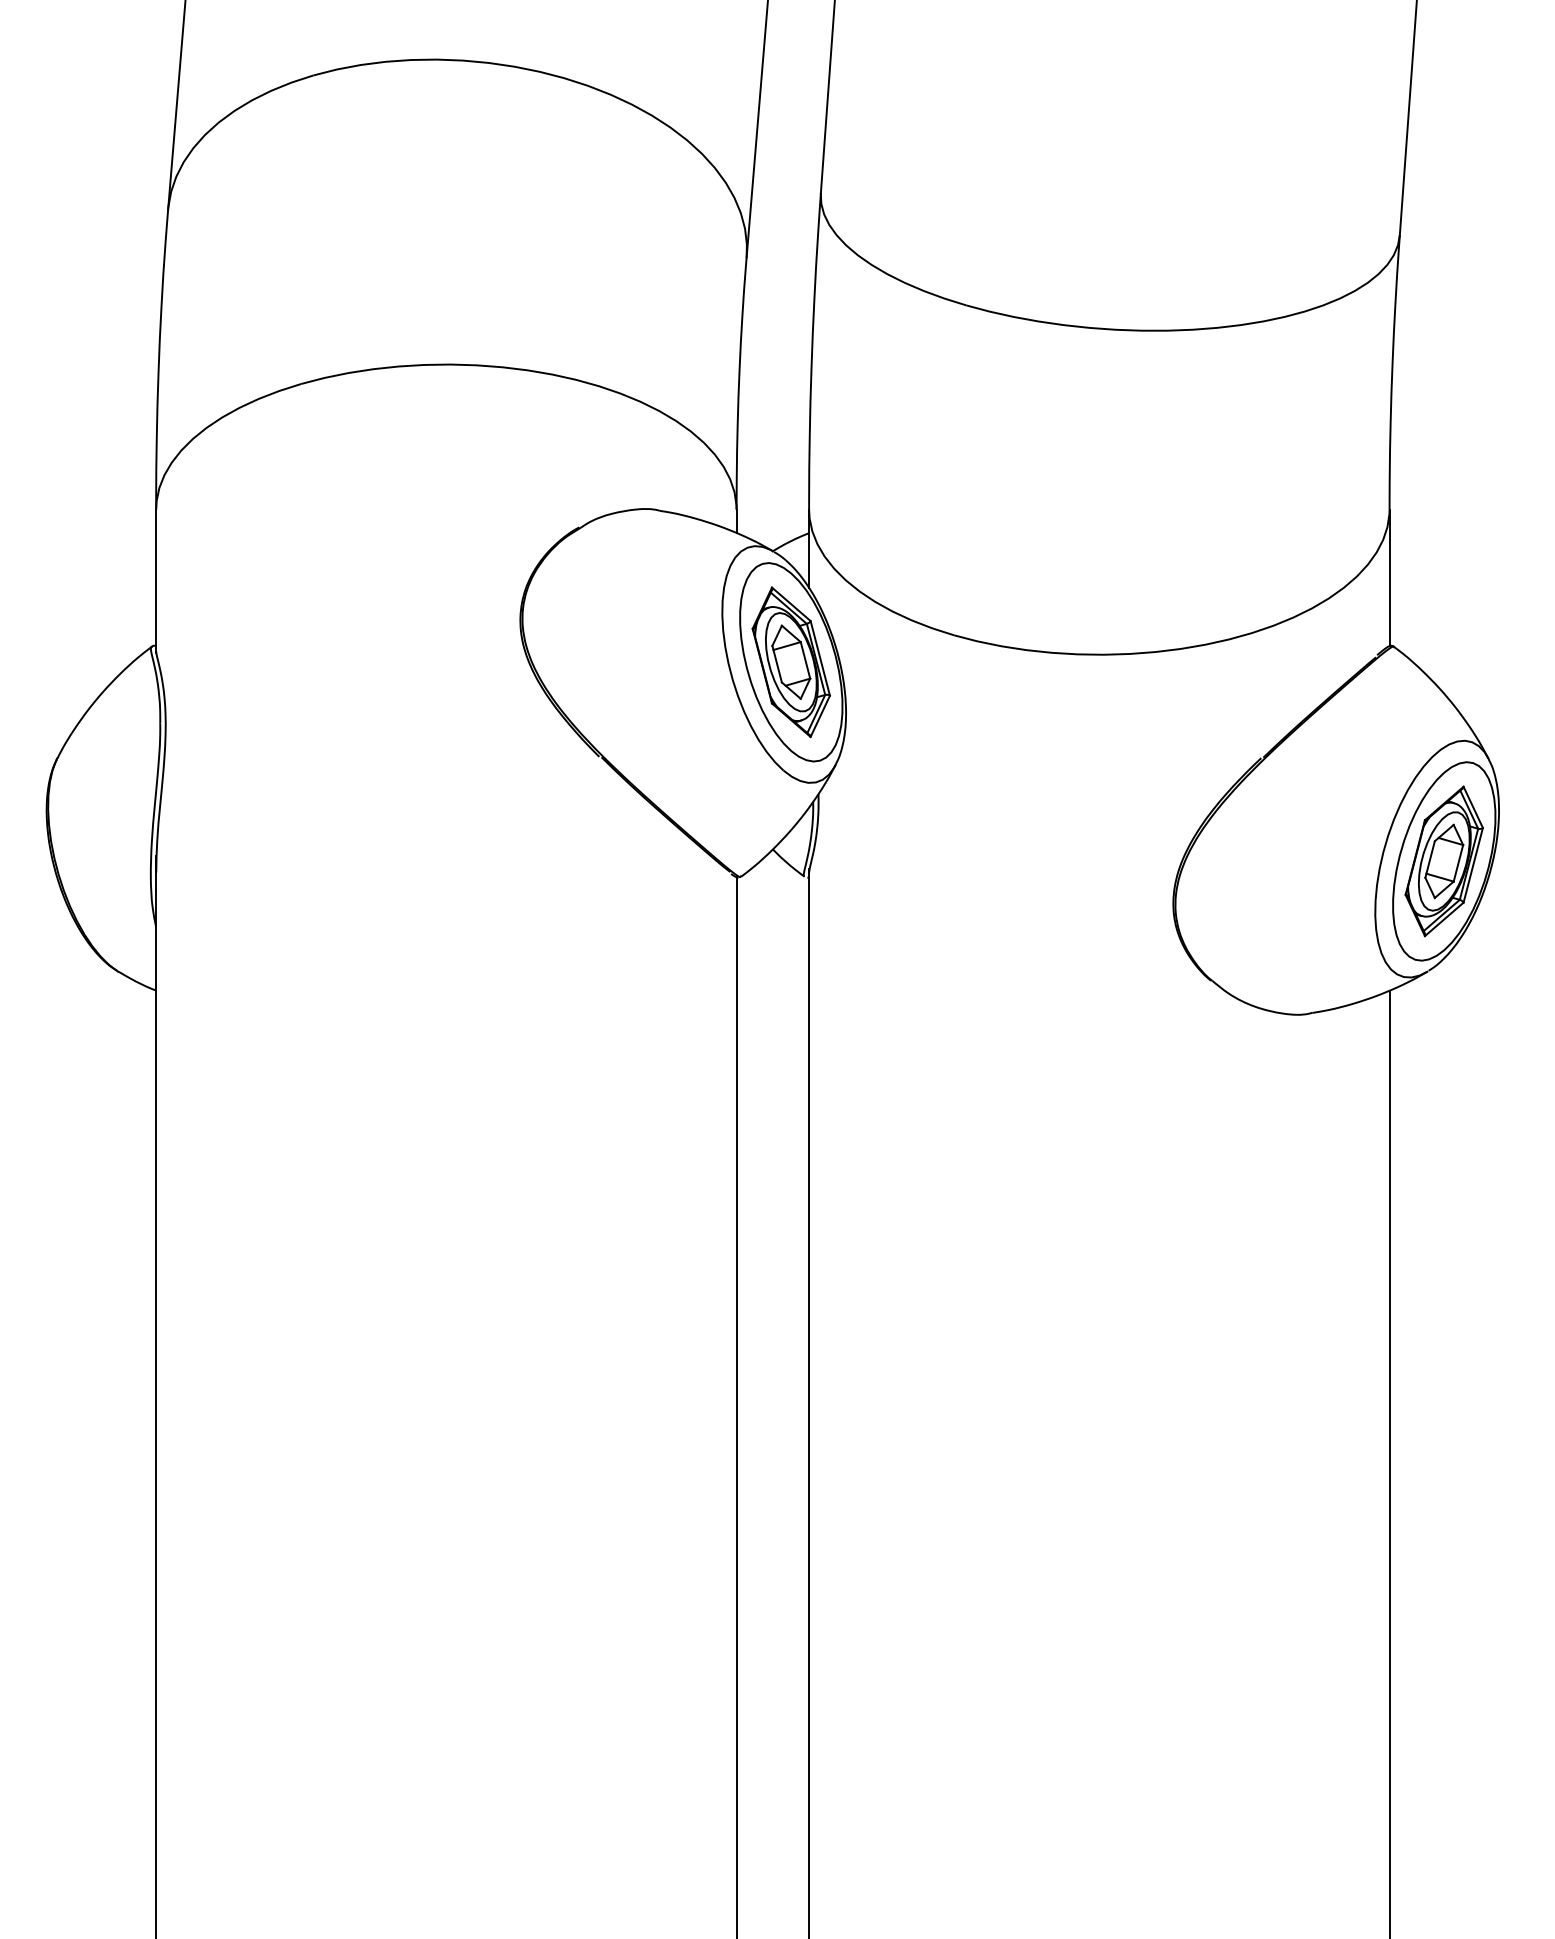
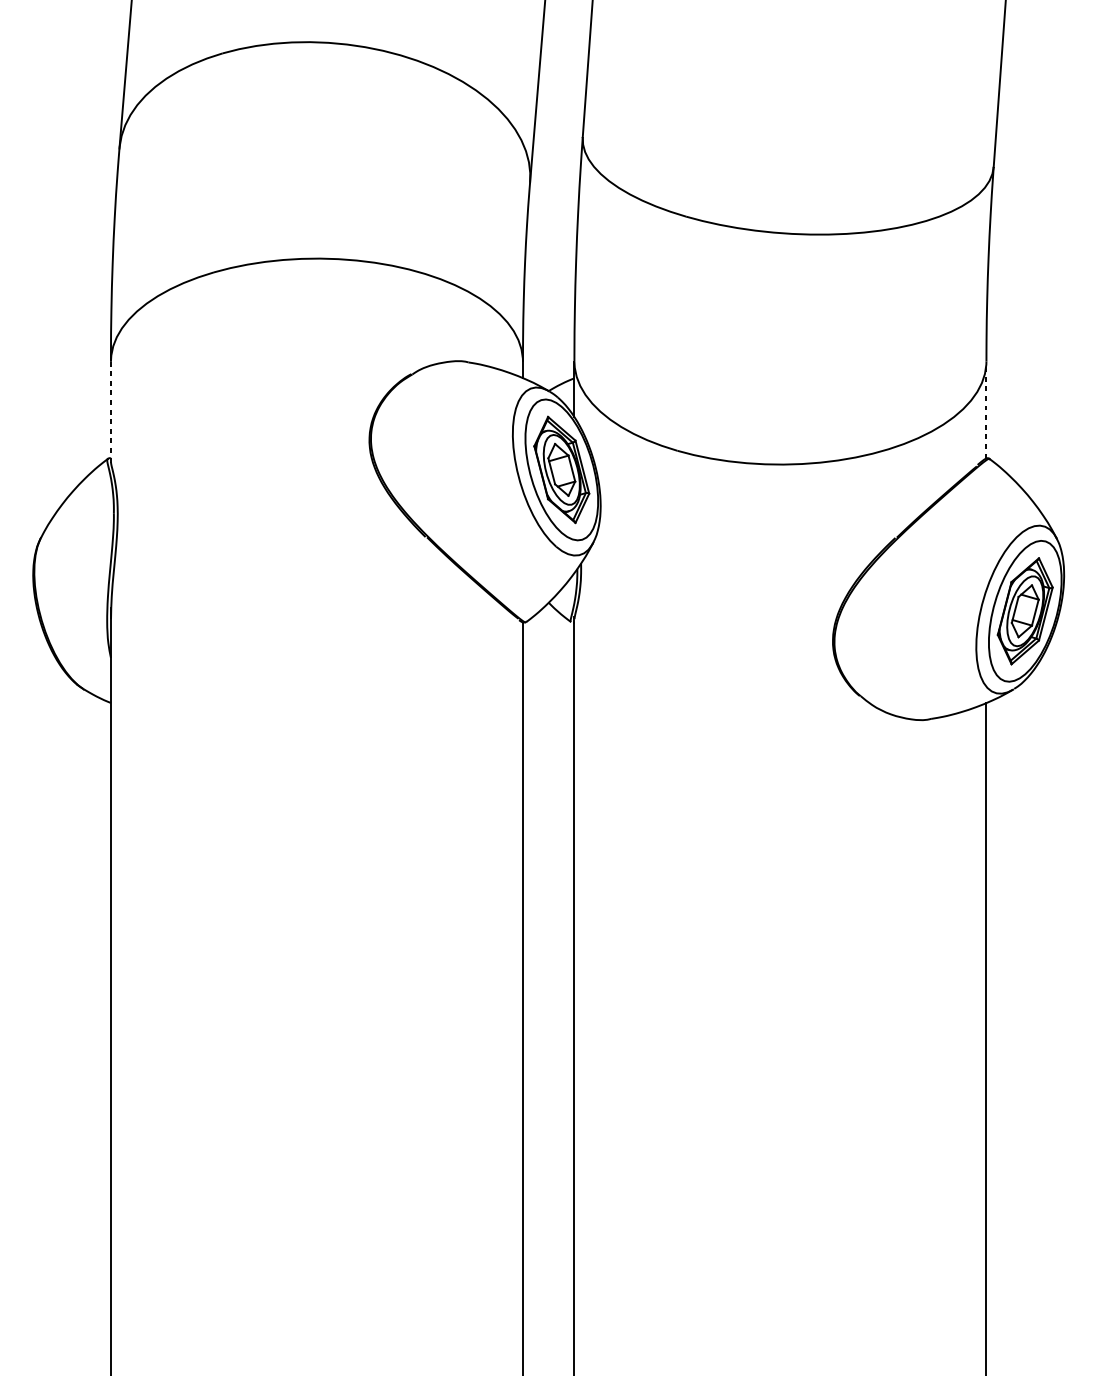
line: (1389, 577) -> (986, 409), solid -> dashed
line: (156, 581) -> (111, 412), solid -> dashed

